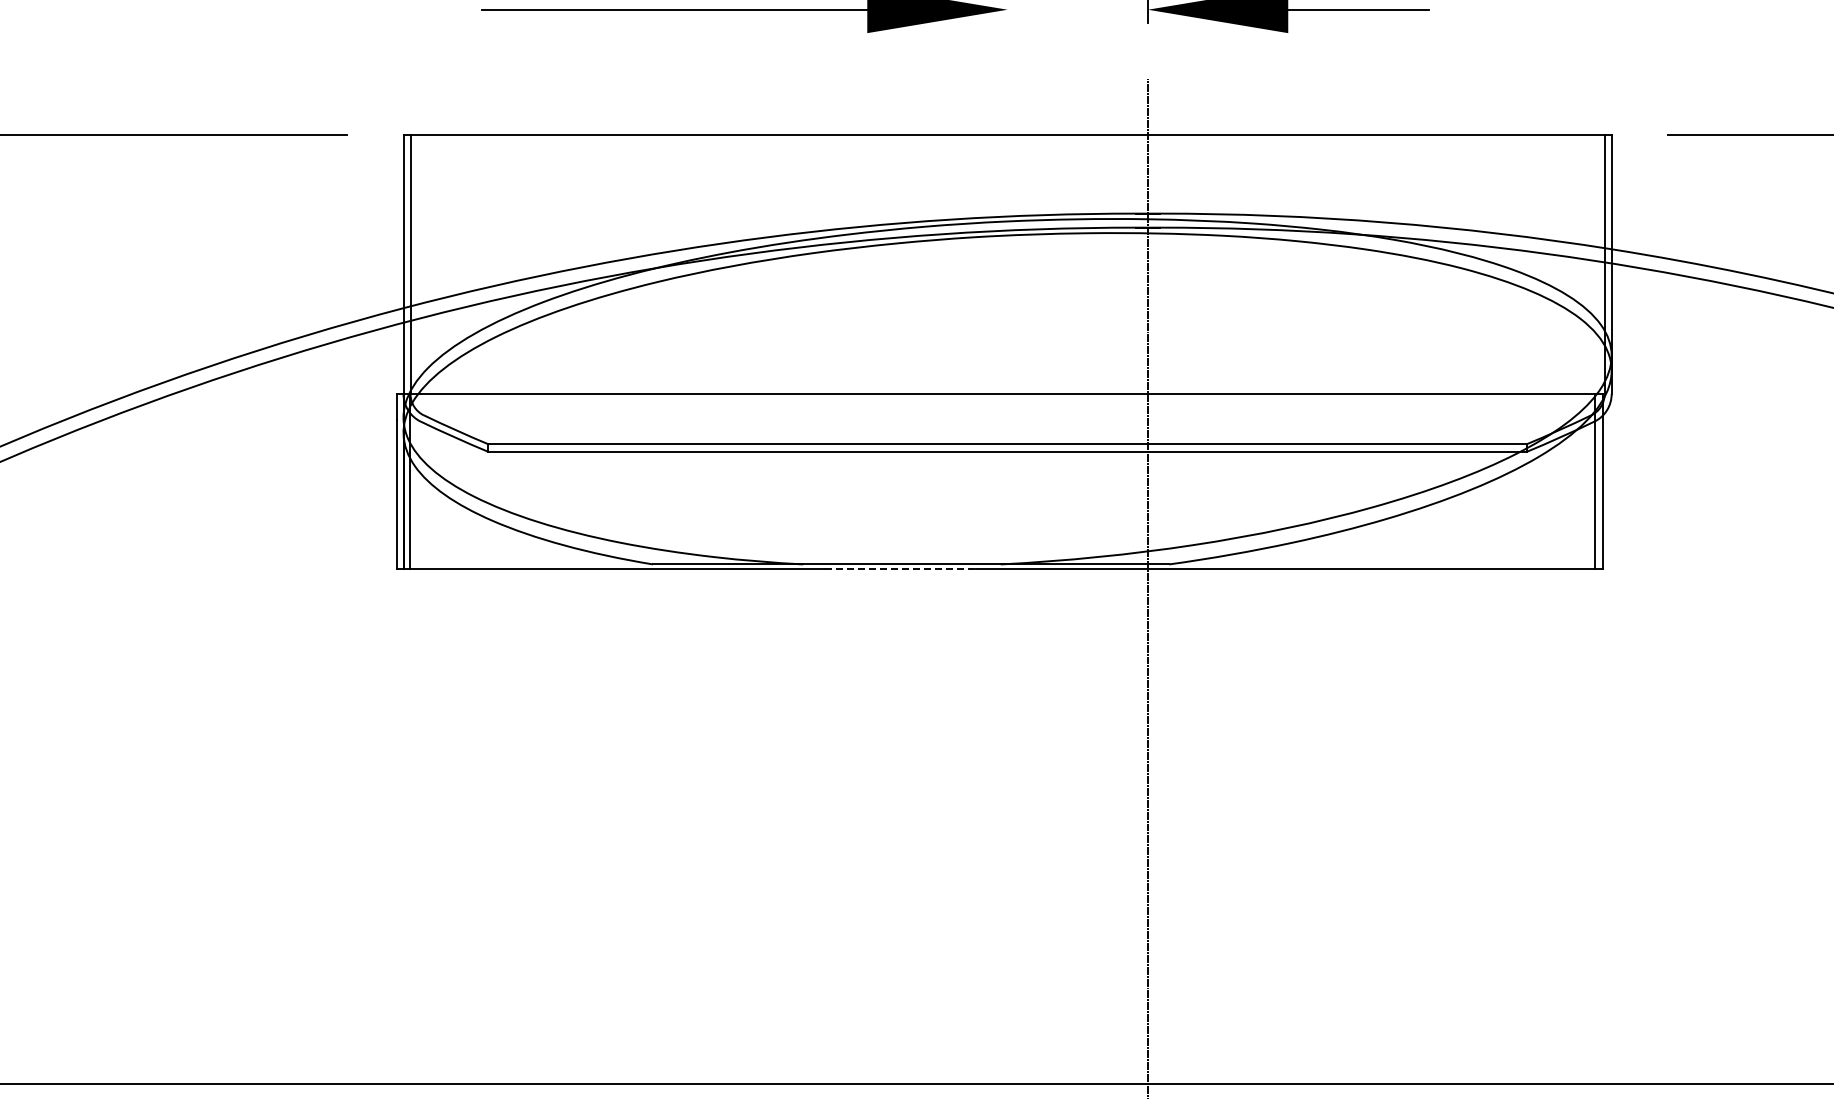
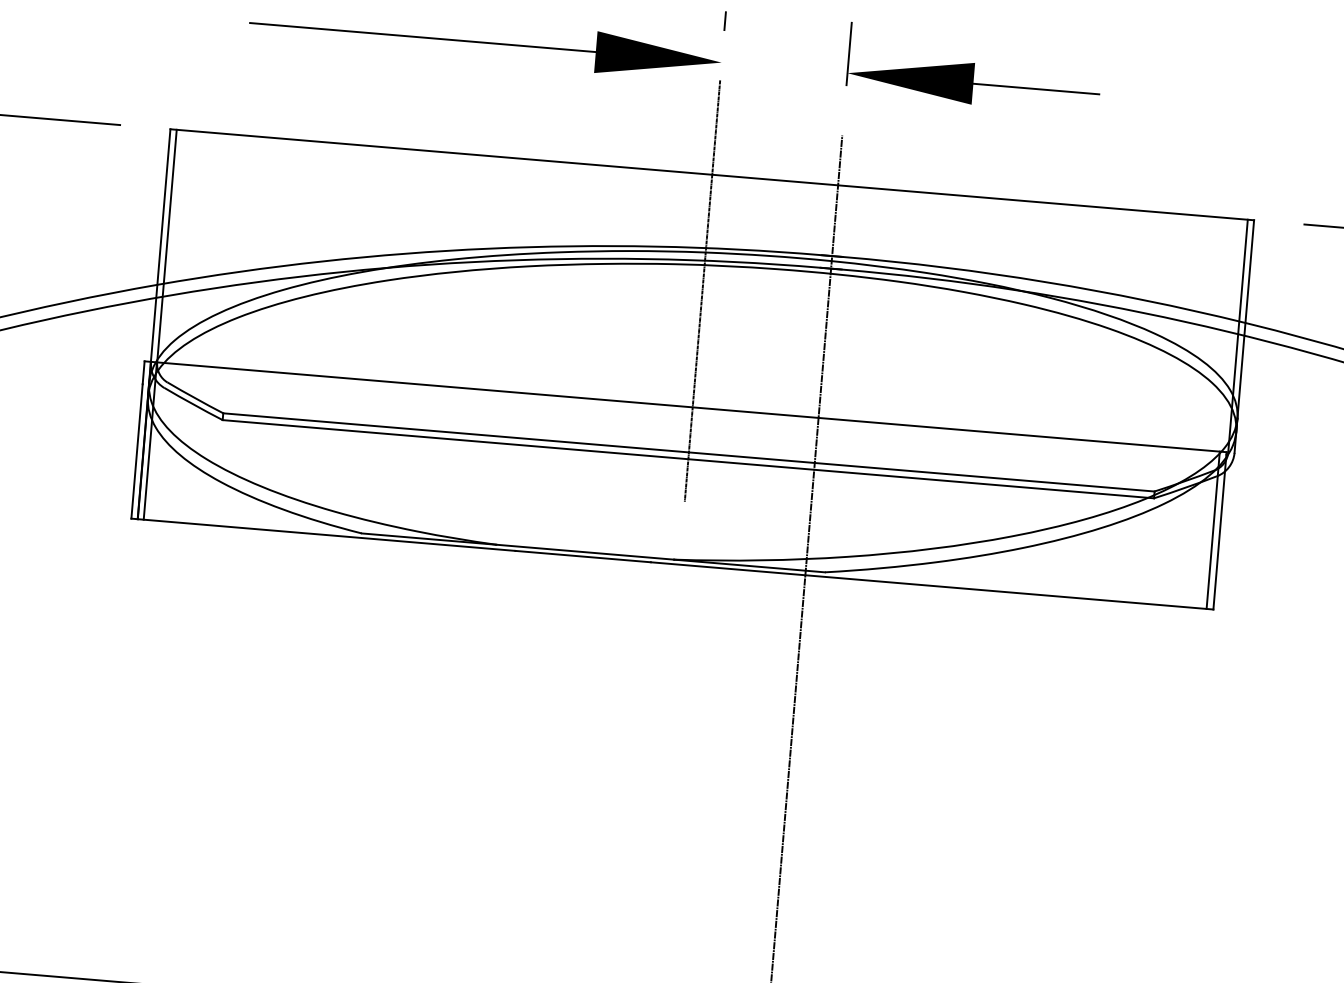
line: (1007, 264) -> (702, 291), added
line: (900, 569) -> (583, 556), dashed -> solid

